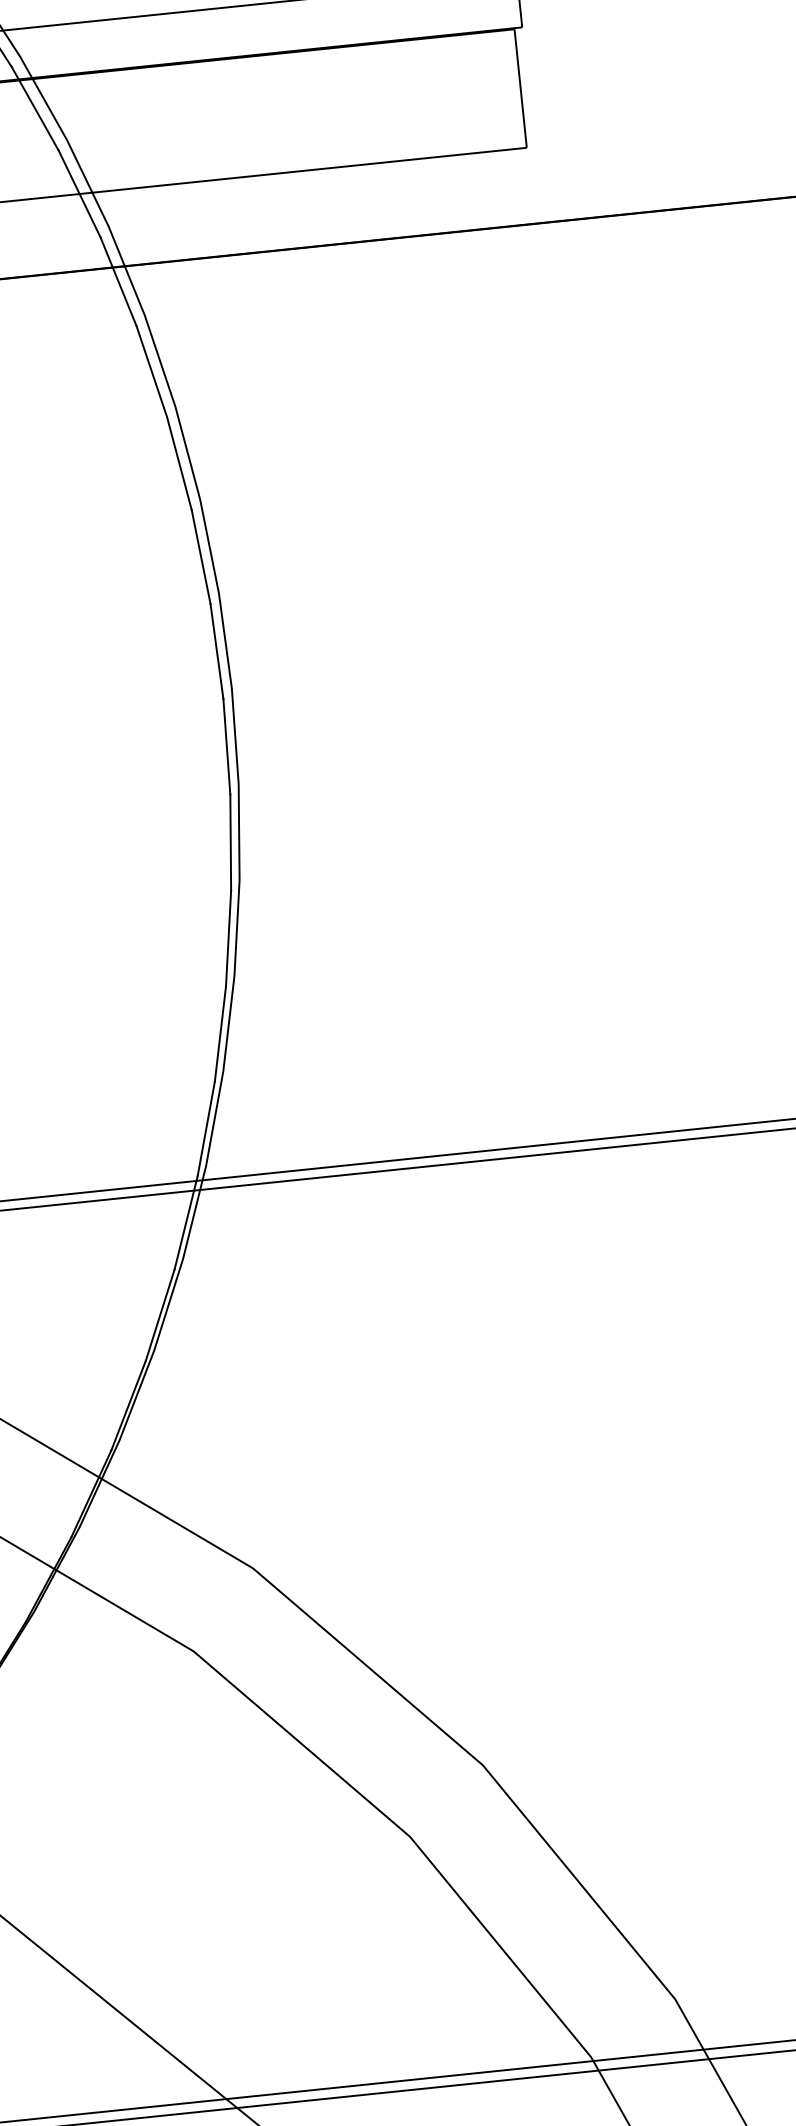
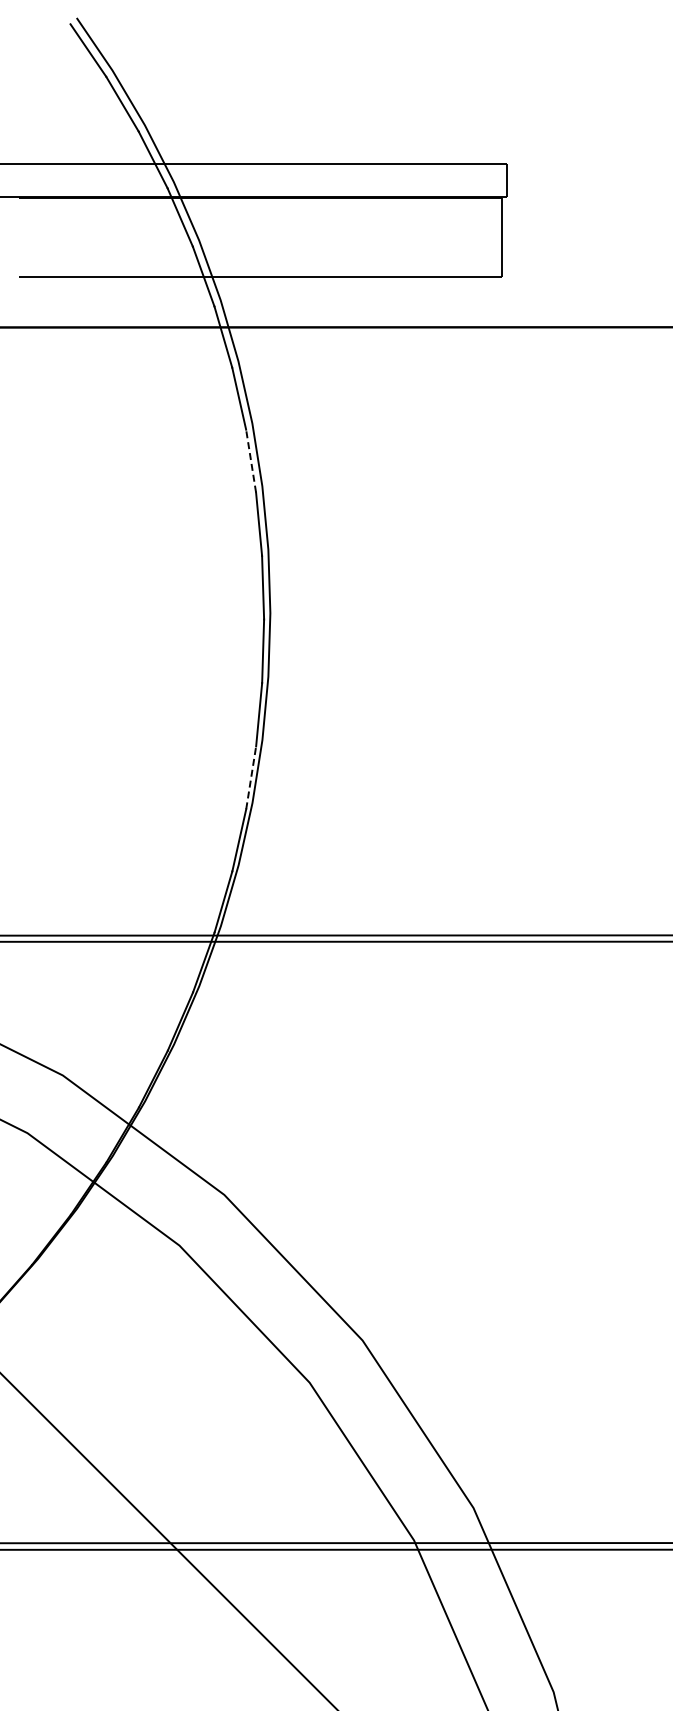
line: (180, 463) -> (251, 461), solid -> dashed
line: (228, 937) -> (251, 777), solid -> dashed

